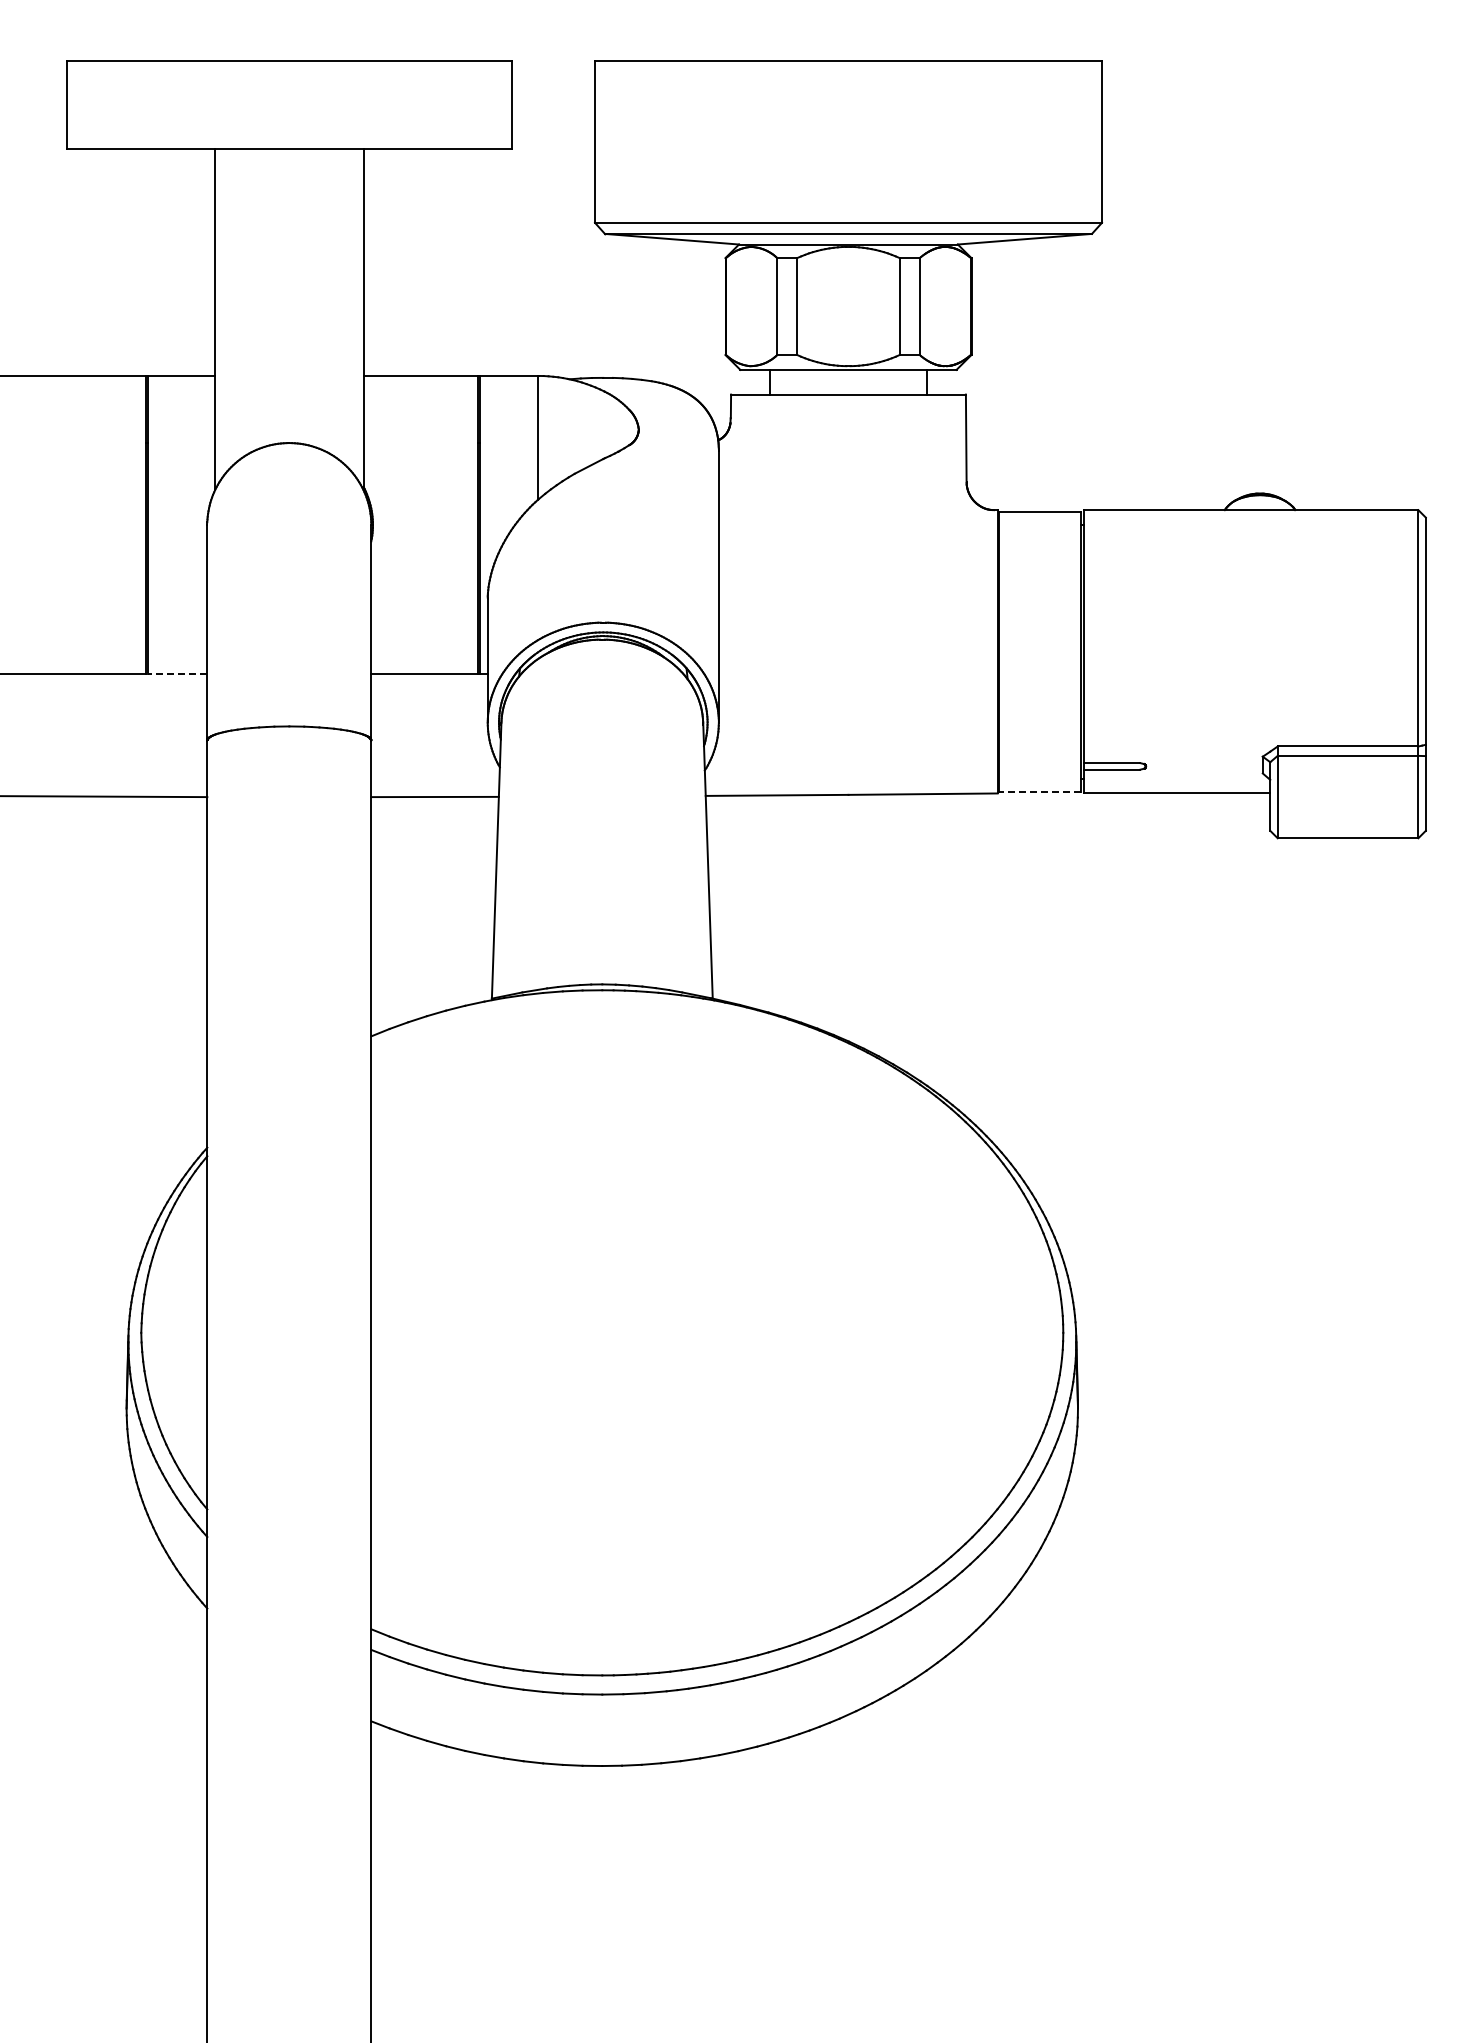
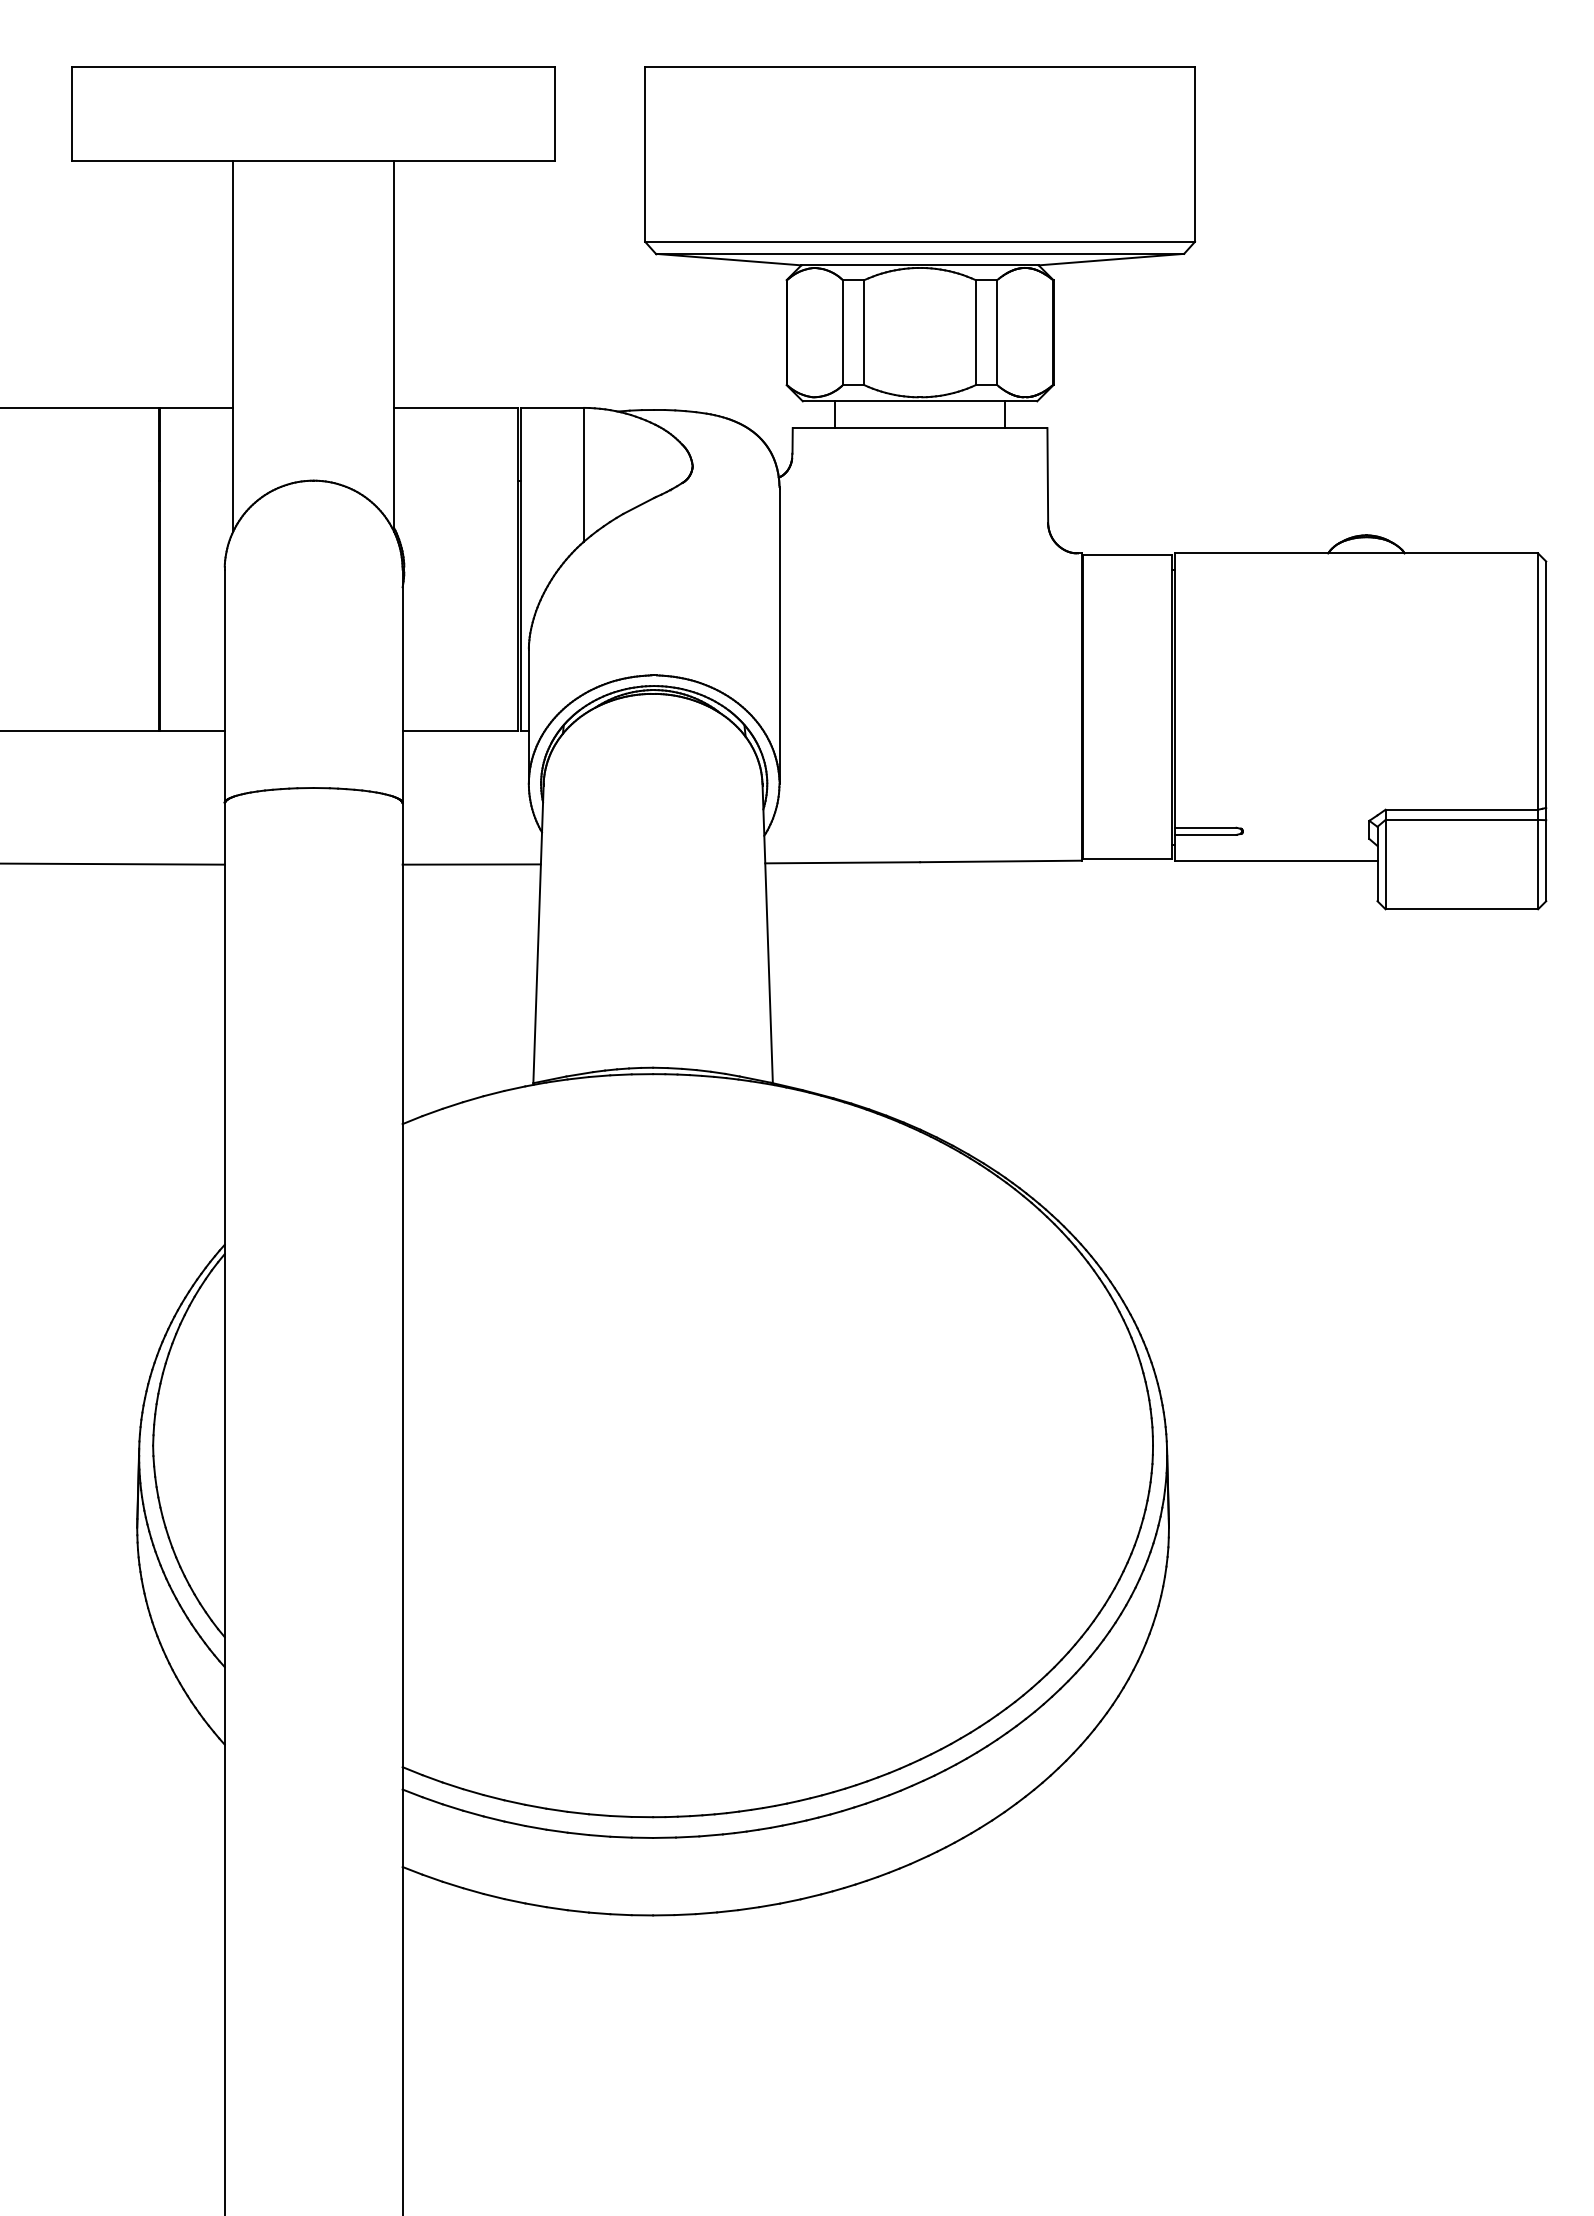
line: (177, 674) -> (192, 731), dashed -> solid
line: (1039, 791) -> (1127, 858), dashed -> solid

